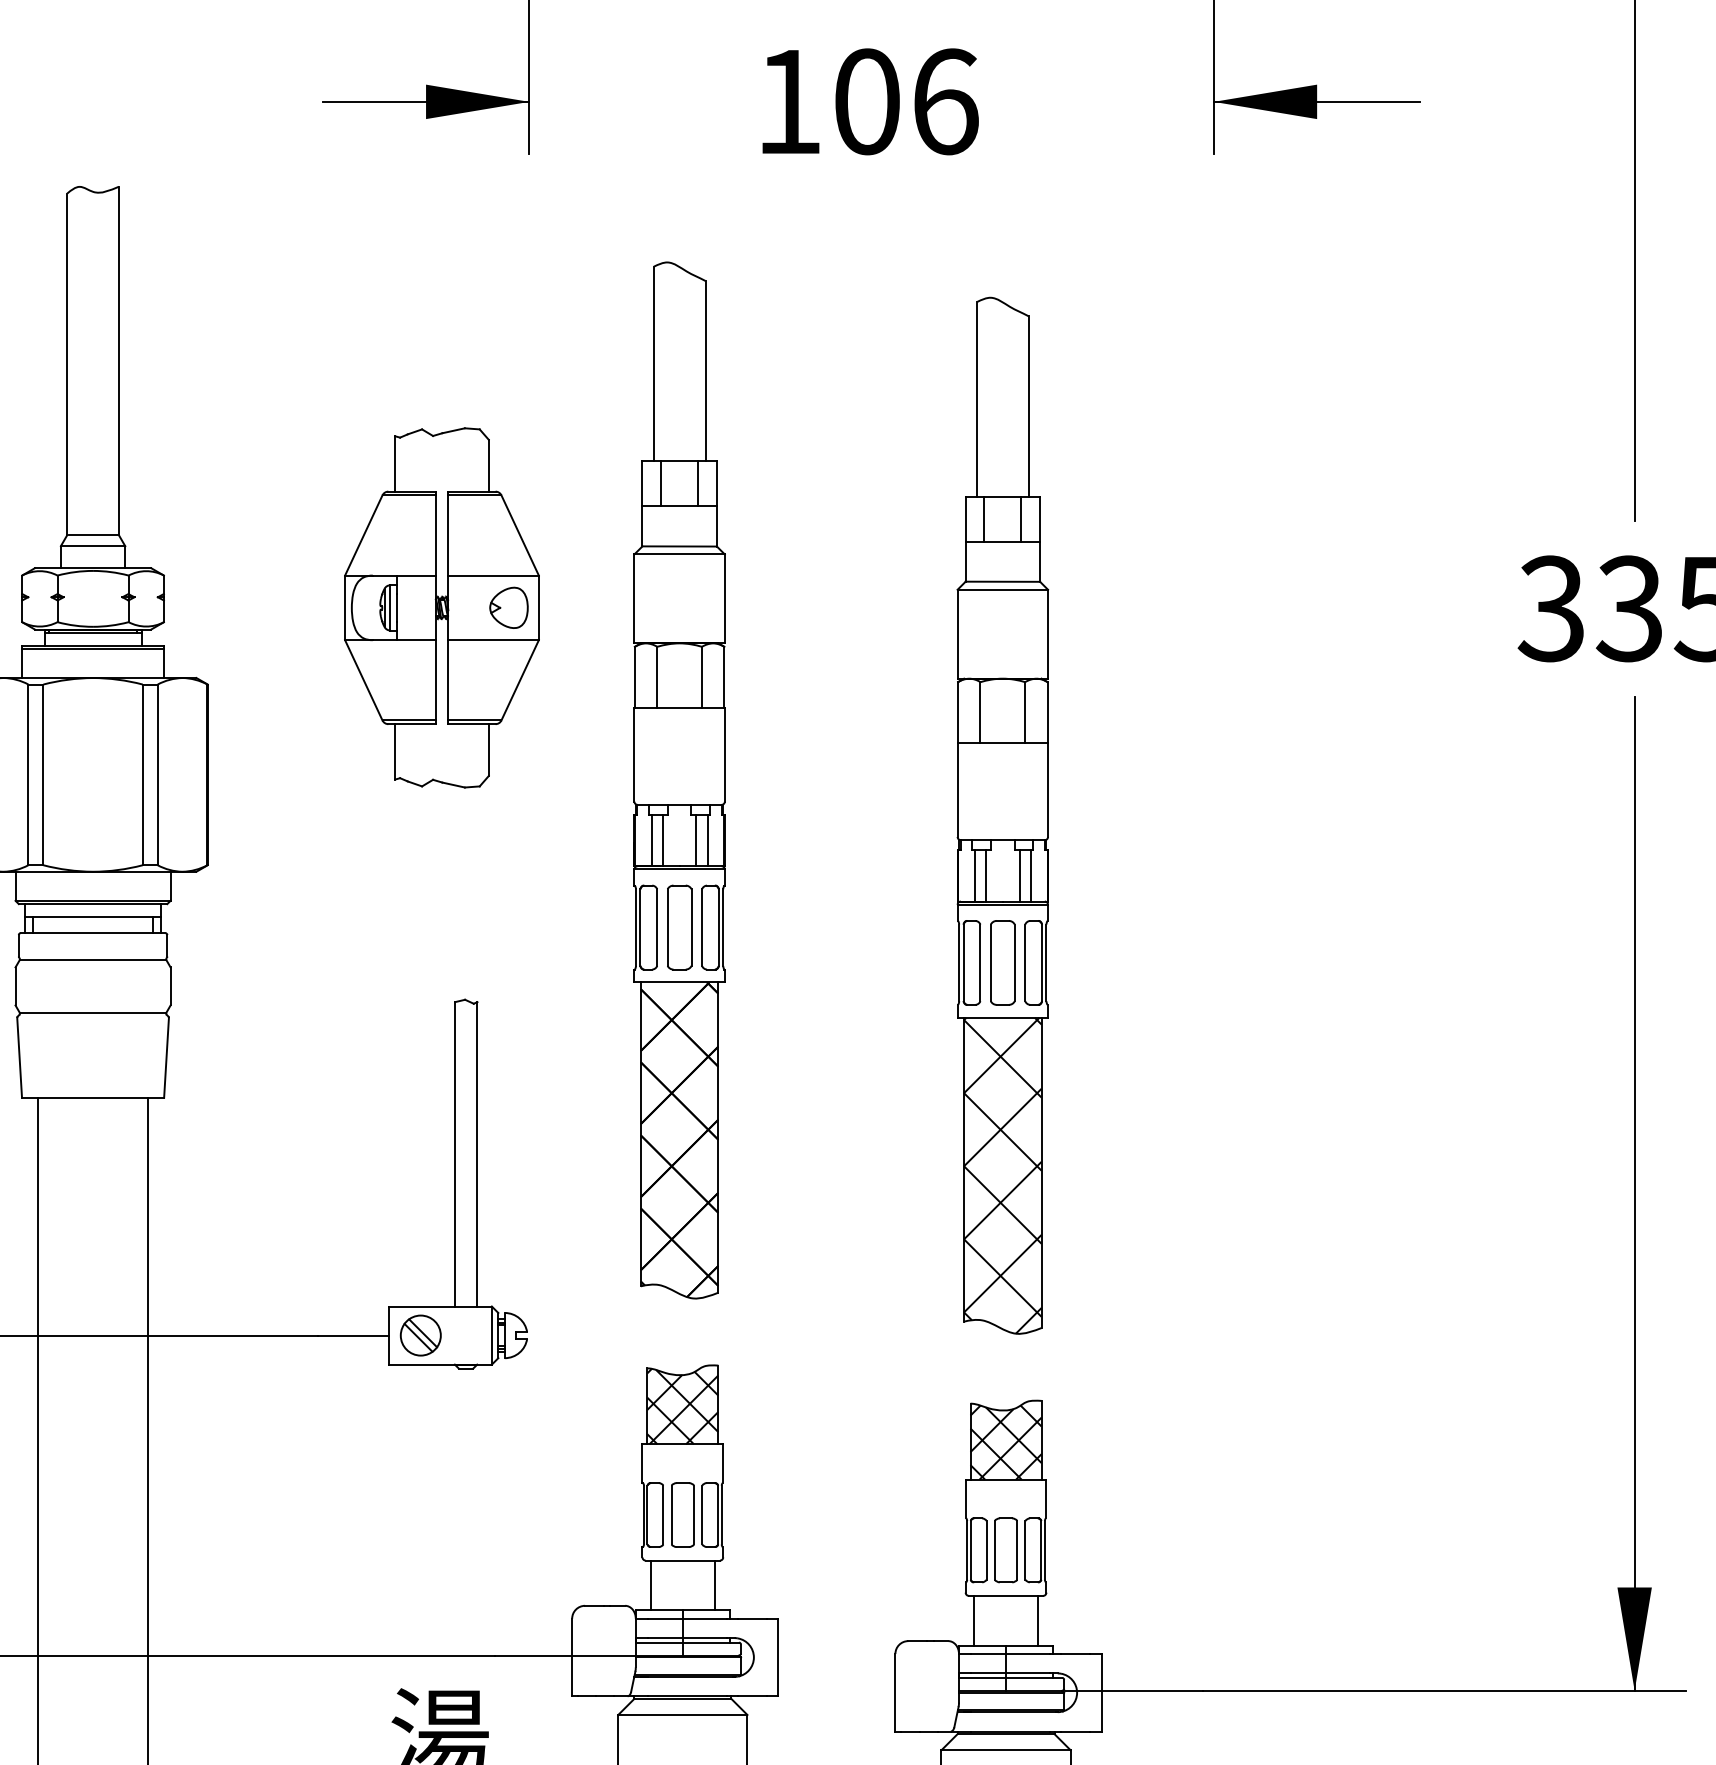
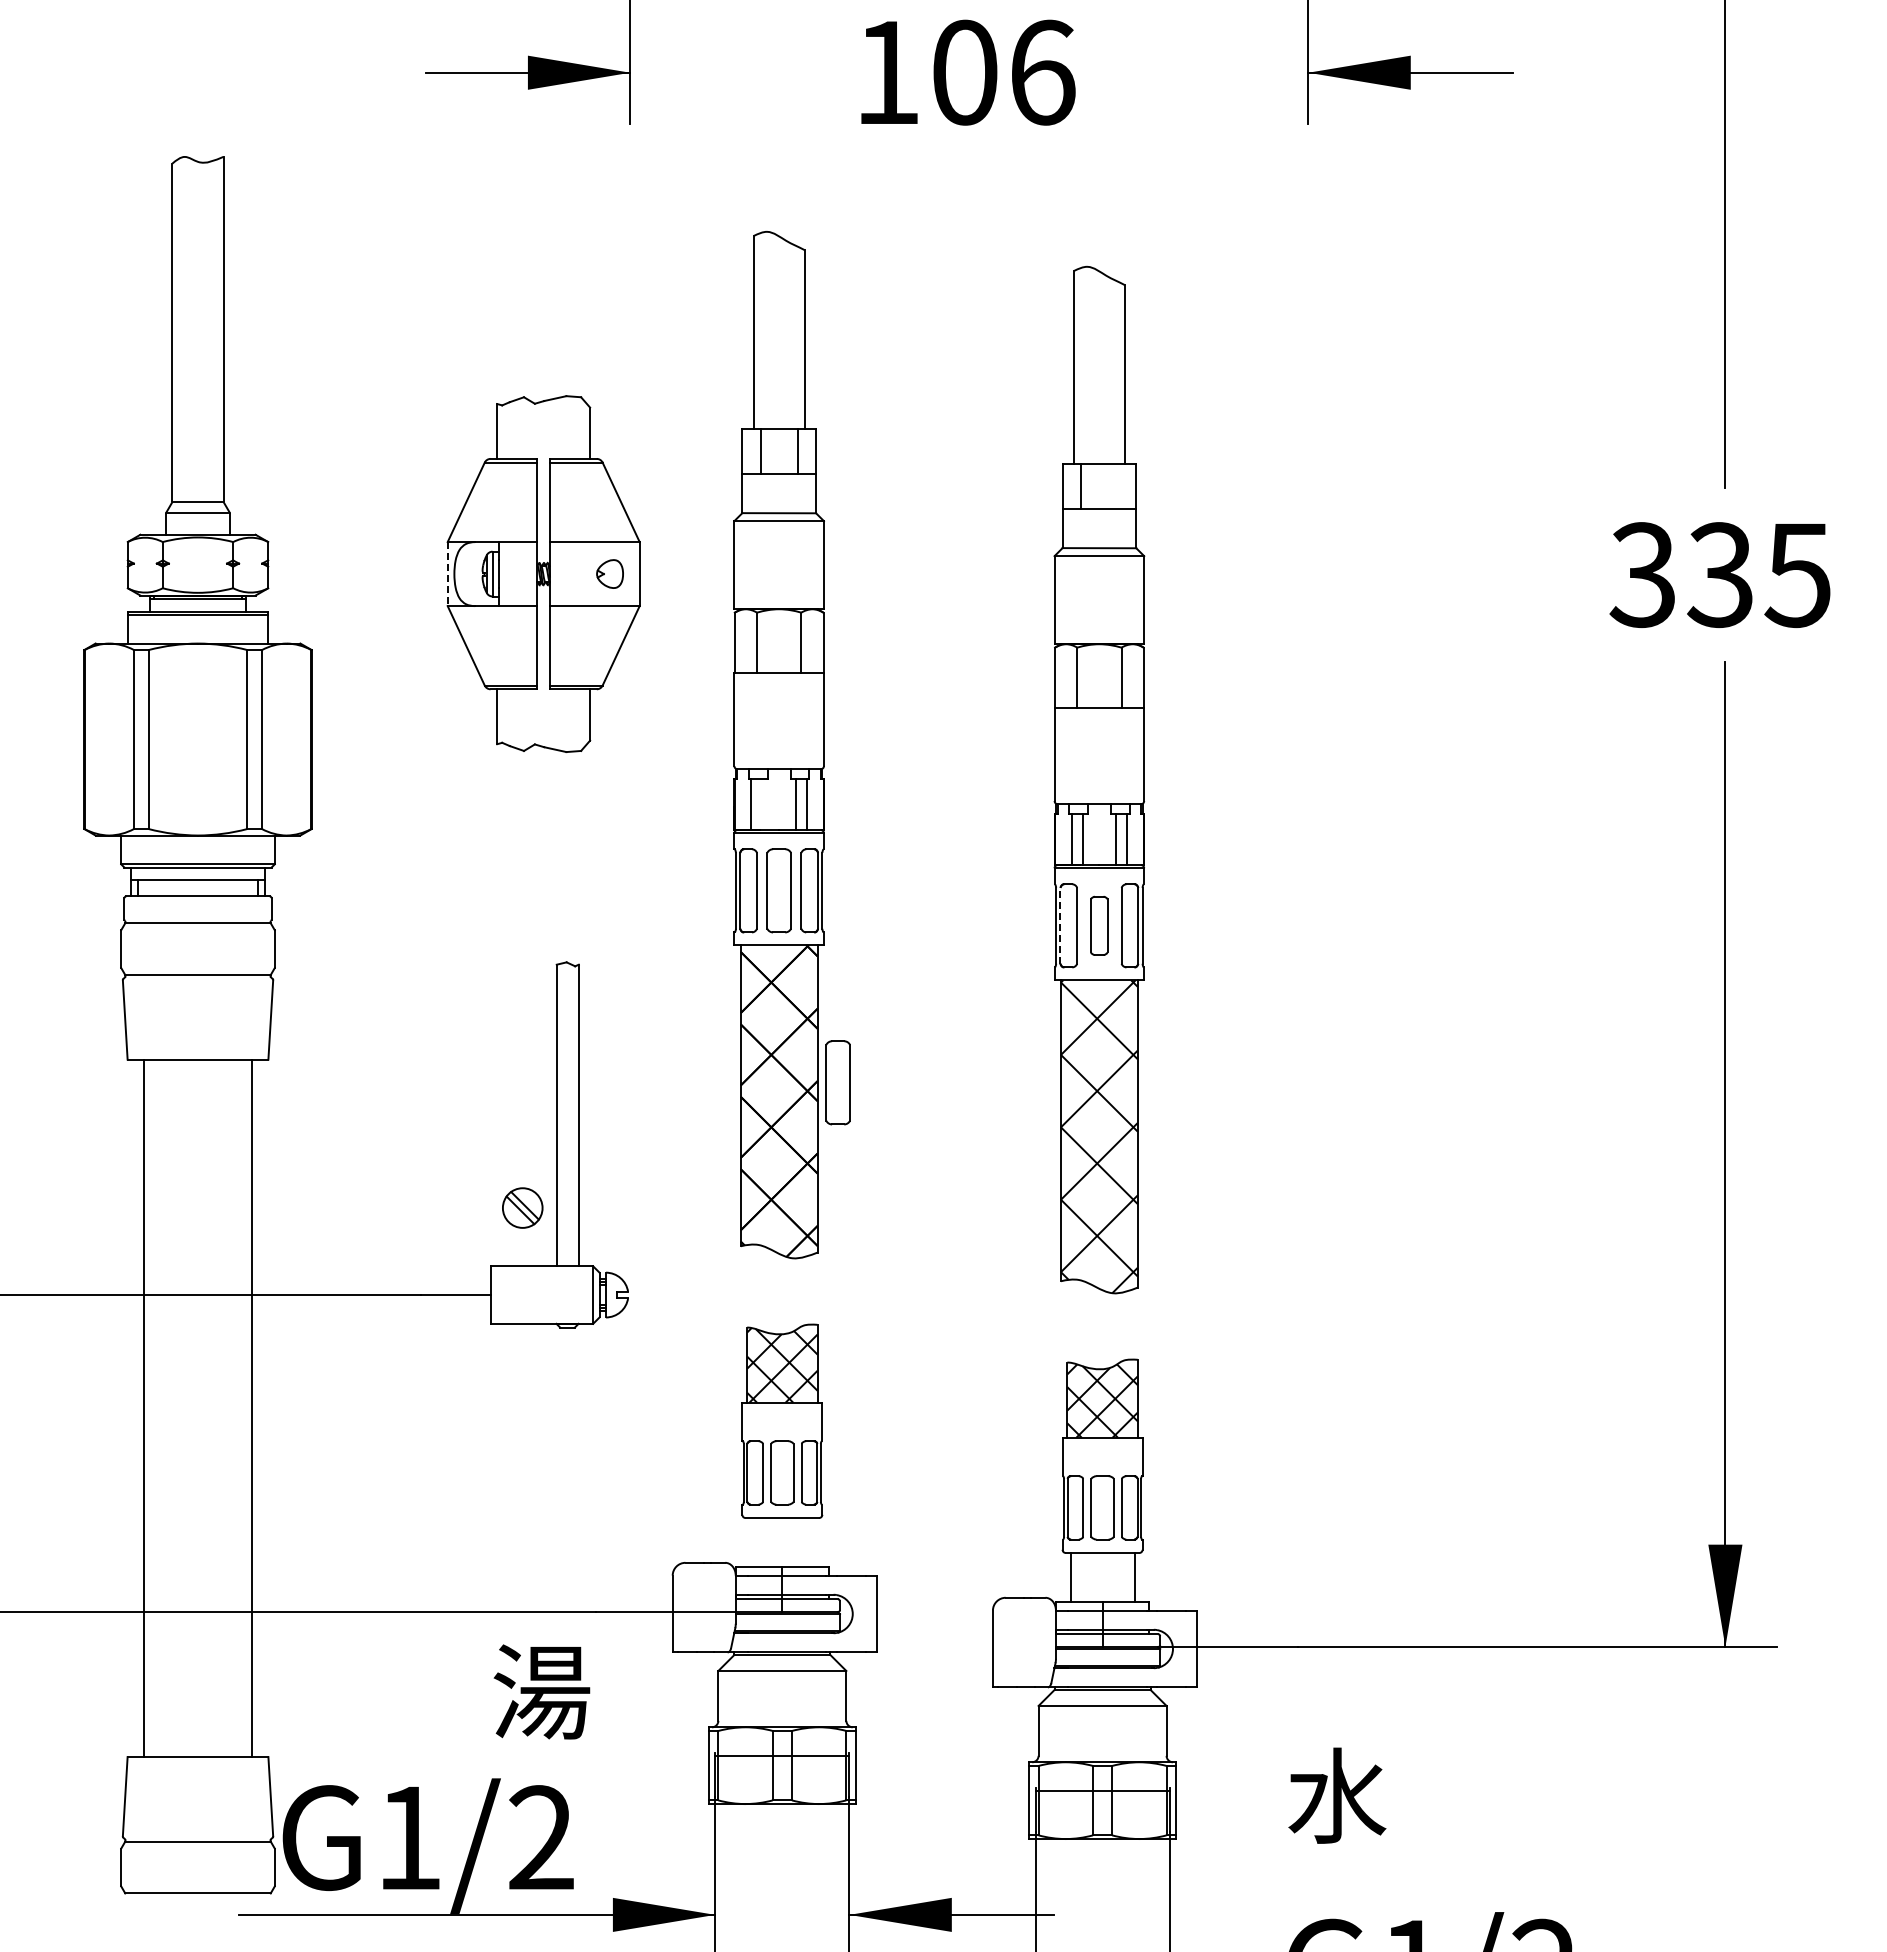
line: (1021, 518) -> (1117, 485), removed
part: (508, 607) -> (609, 573), size x0.7
line: (344, 608) -> (447, 574), solid -> dashed
line: (662, 840) -> (762, 804), removed
line: (963, 962) -> (1060, 925), solid -> dashed
part: (1001, 962) -> (1098, 925), size x0.7
part: (738, 1121) -> (837, 1082), added
part: (420, 1334) -> (522, 1207), moved
line: (650, 1585) -> (750, 1542), removed
line: (715, 1585) -> (814, 1542), removed

